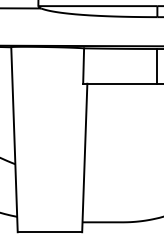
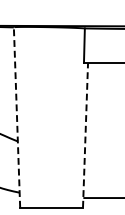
line: (14, 139) -> (17, 117), solid -> dashed
line: (84, 157) -> (85, 134), solid -> dashed

